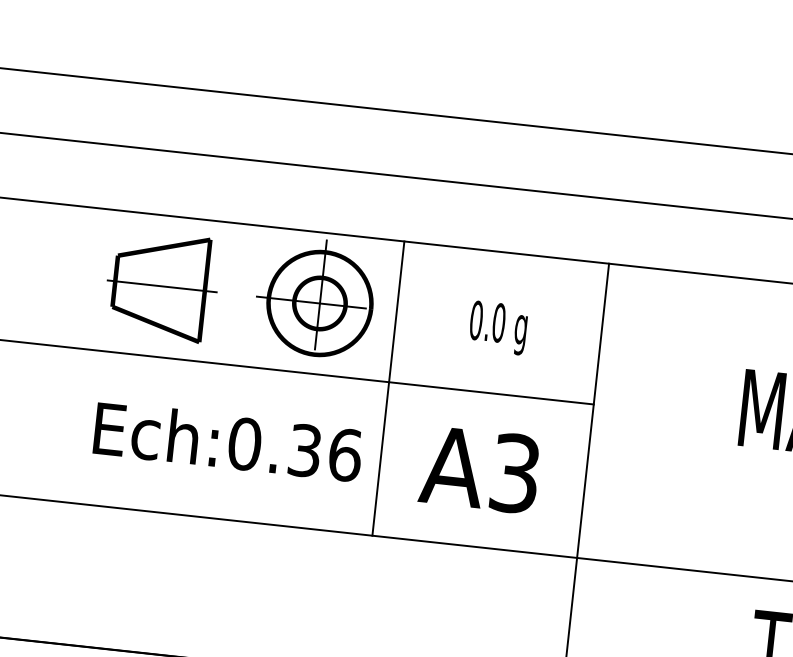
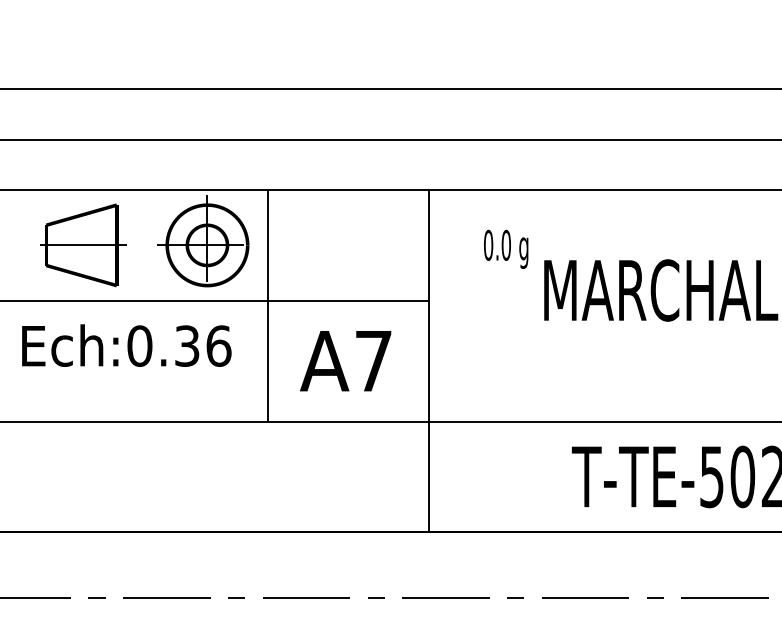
text: (498, 326) -> (506, 248), moved
text: (227, 441) -> (126, 345), moved
text: (515, 472) -> (373, 360), A3 -> A7

